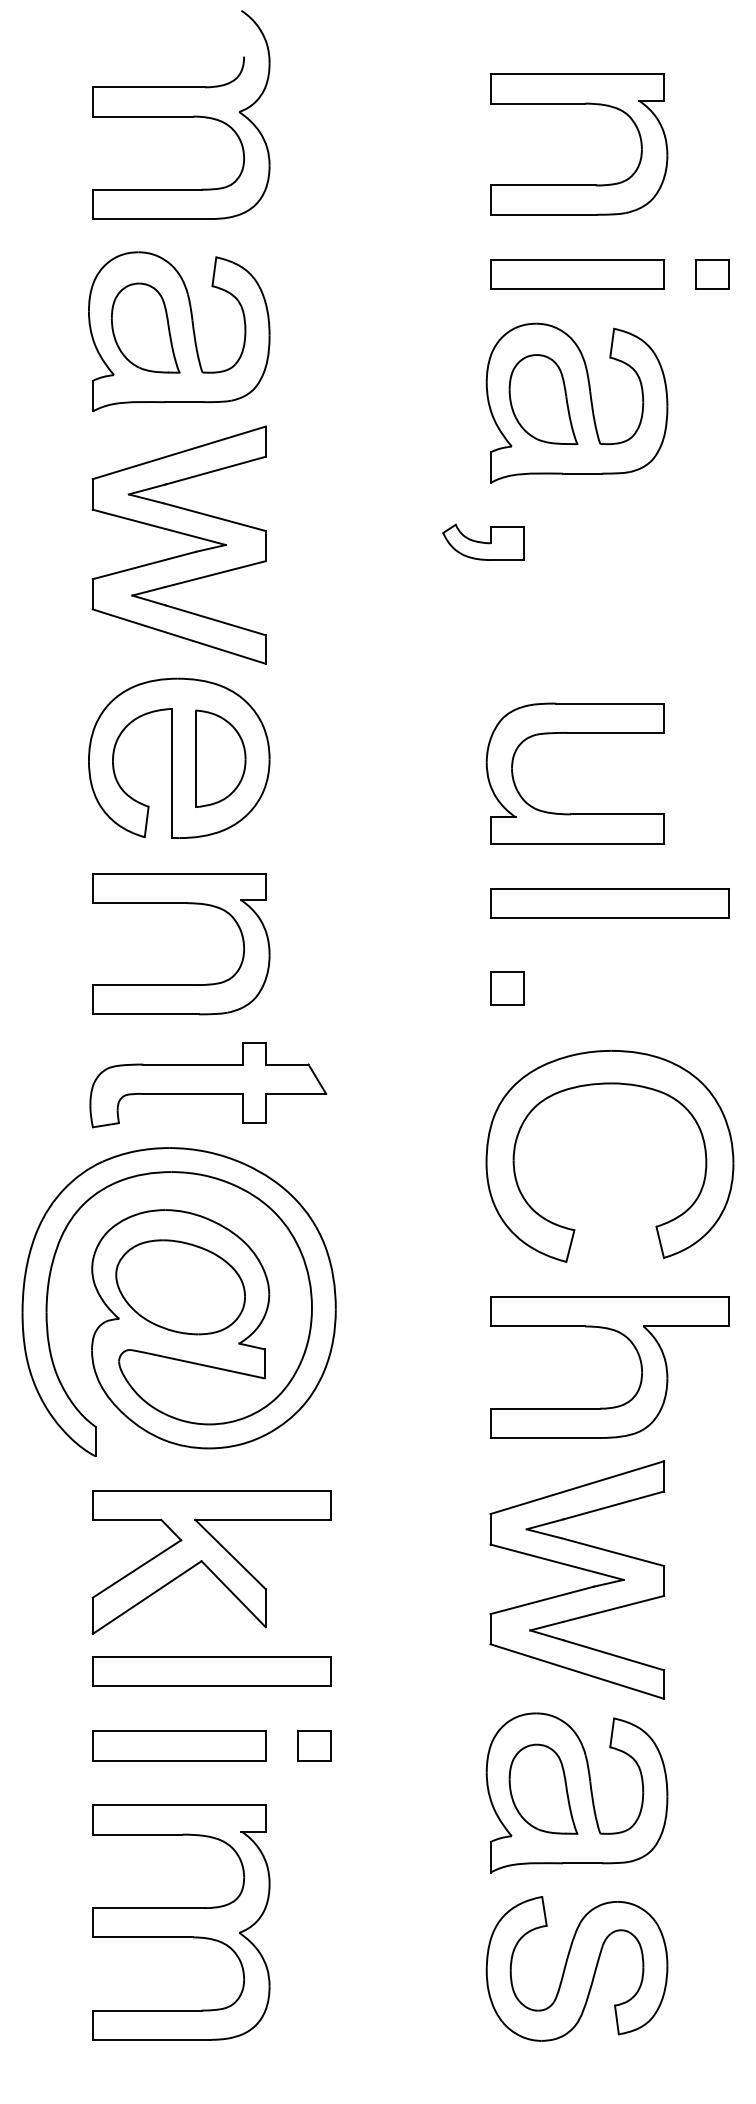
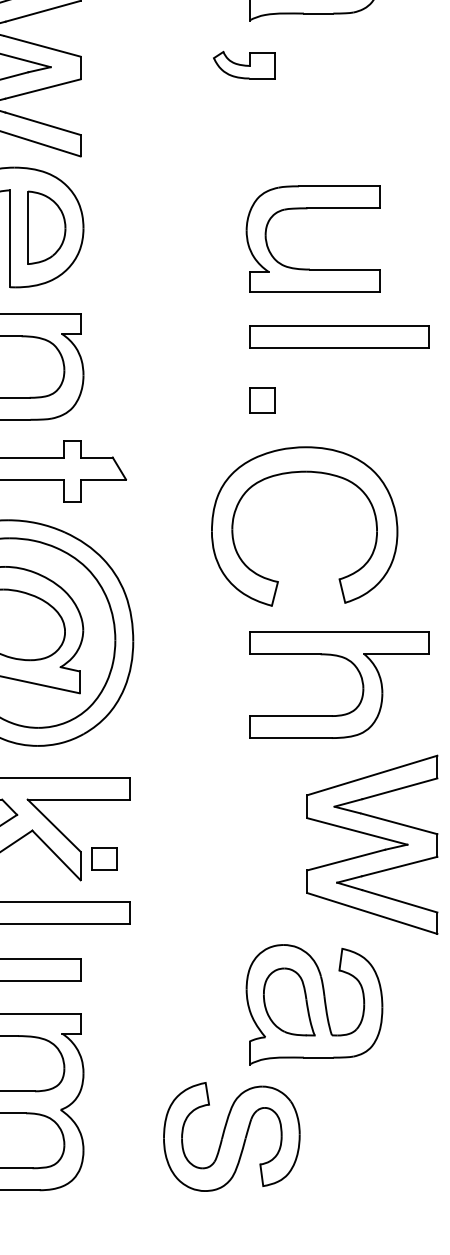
part: (609, 1084) -> (304, 472), moved
part: (578, 1589) -> (373, 851), moved
part: (314, 1745) -> (104, 858), moved
part: (576, 1968) -> (231, 1136), moved

